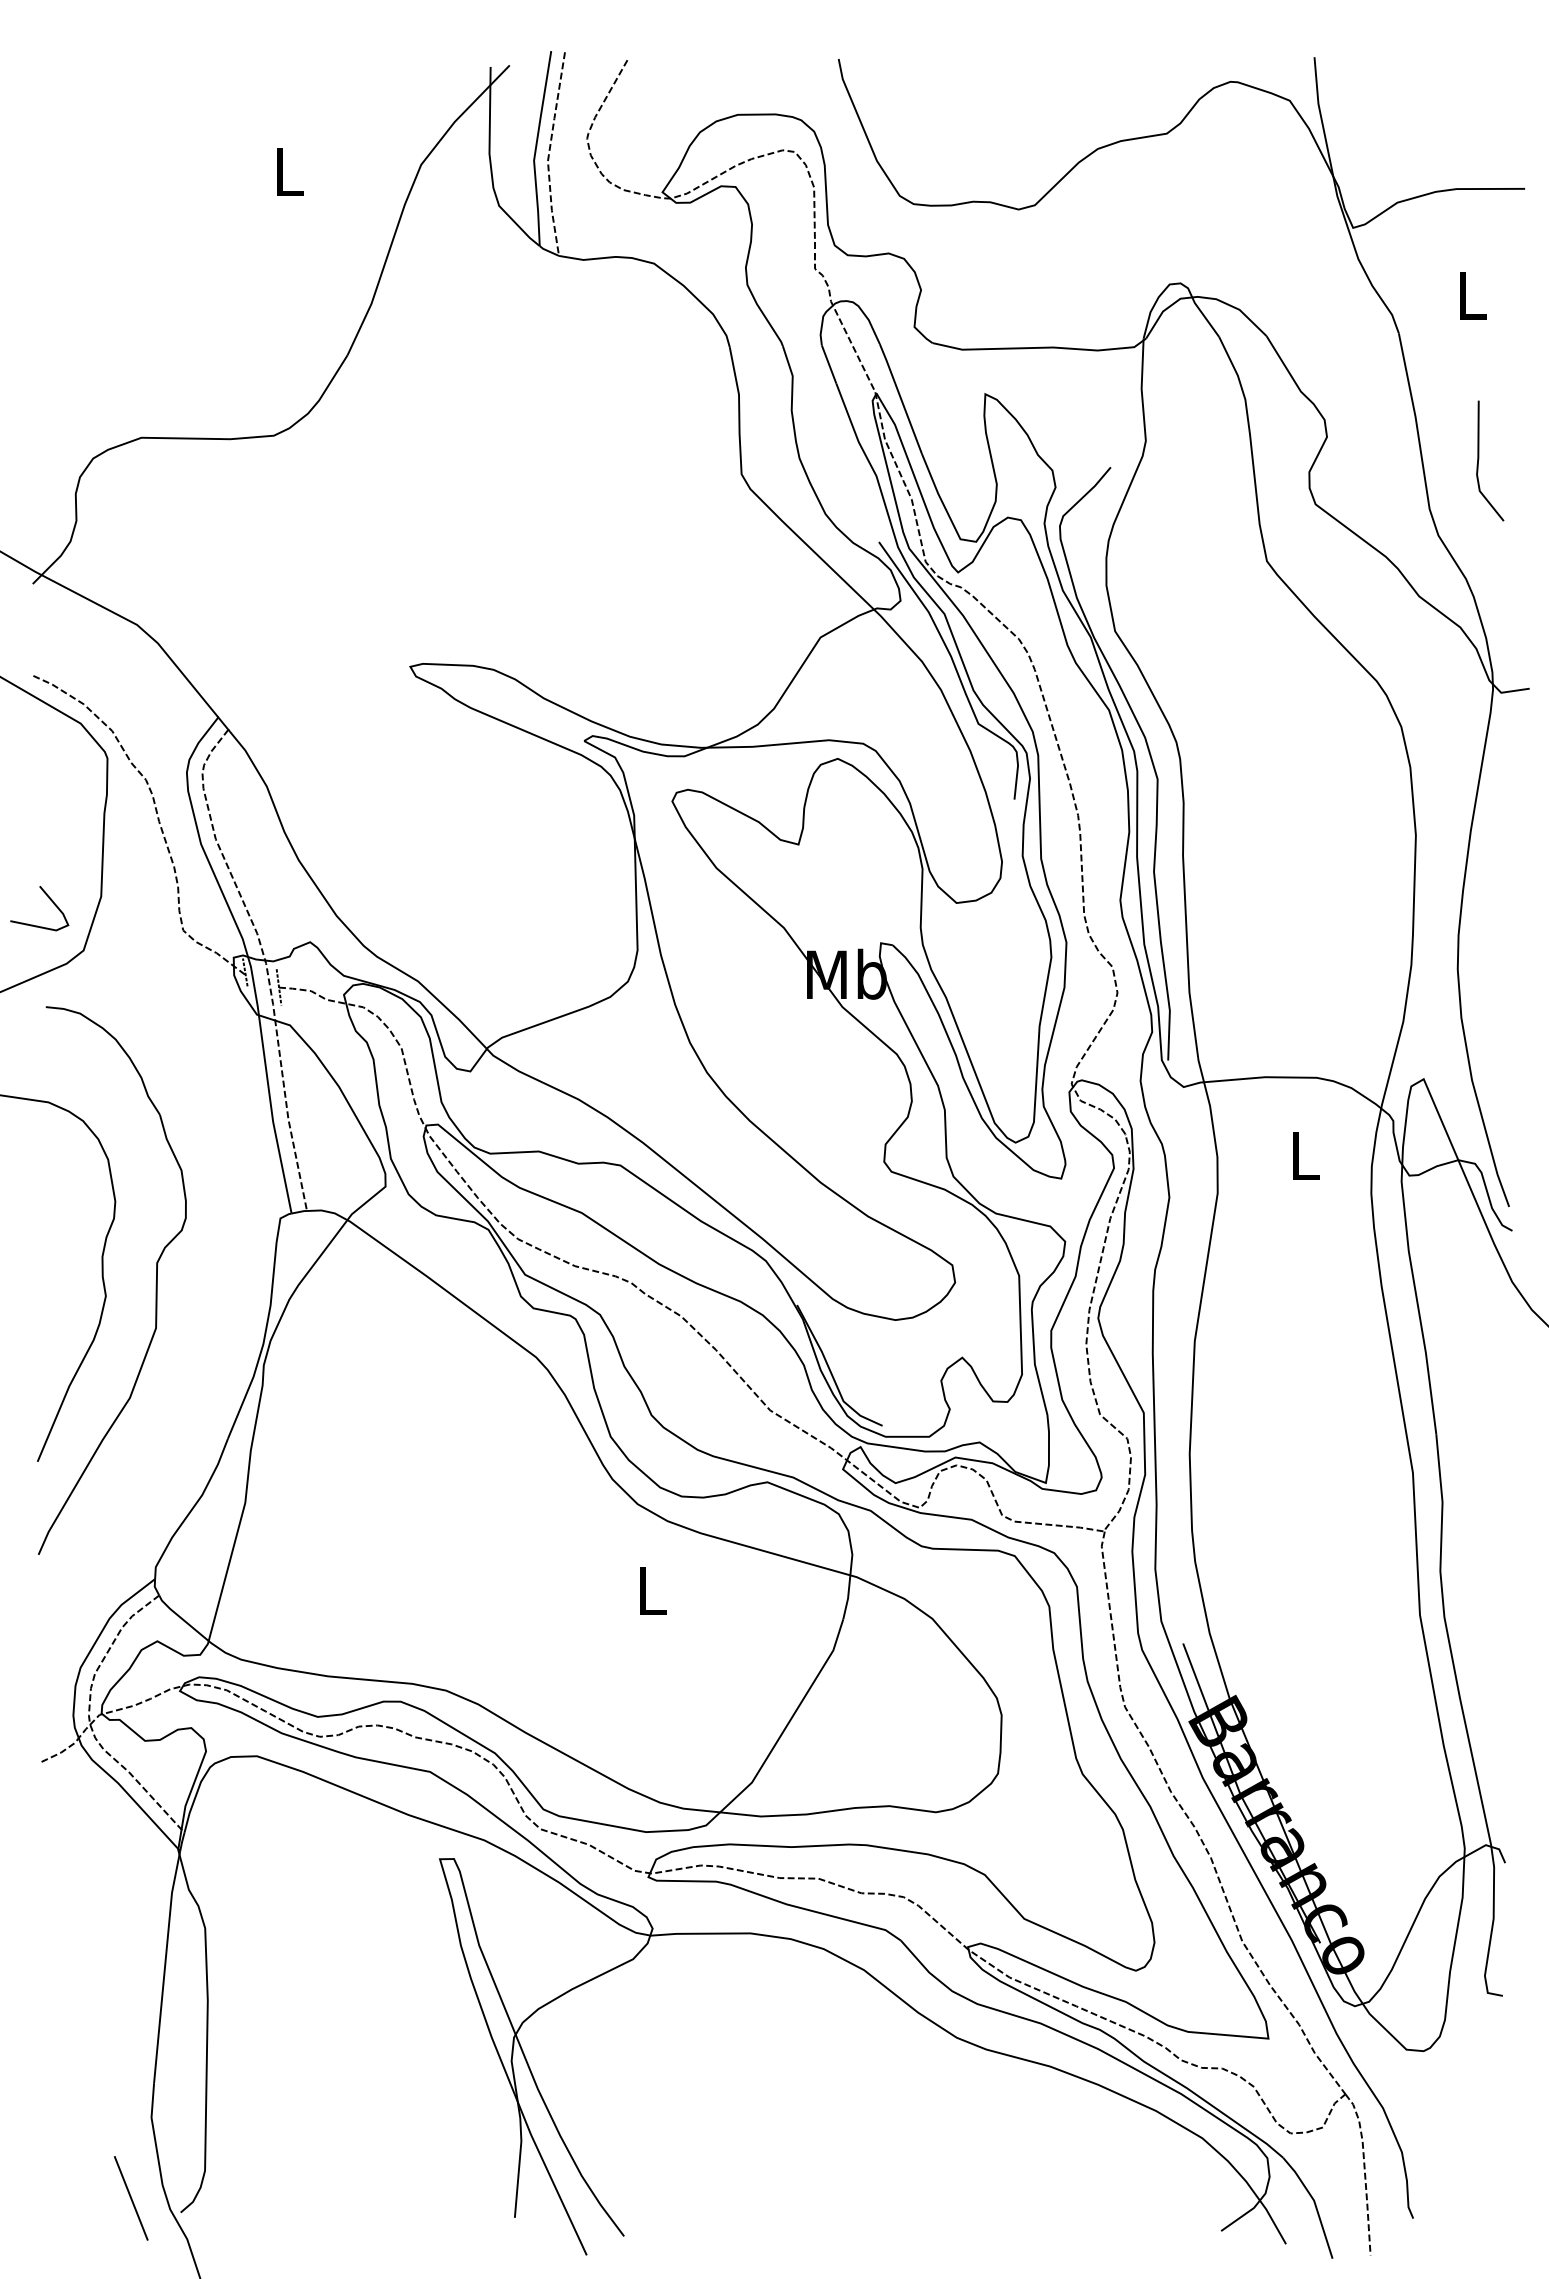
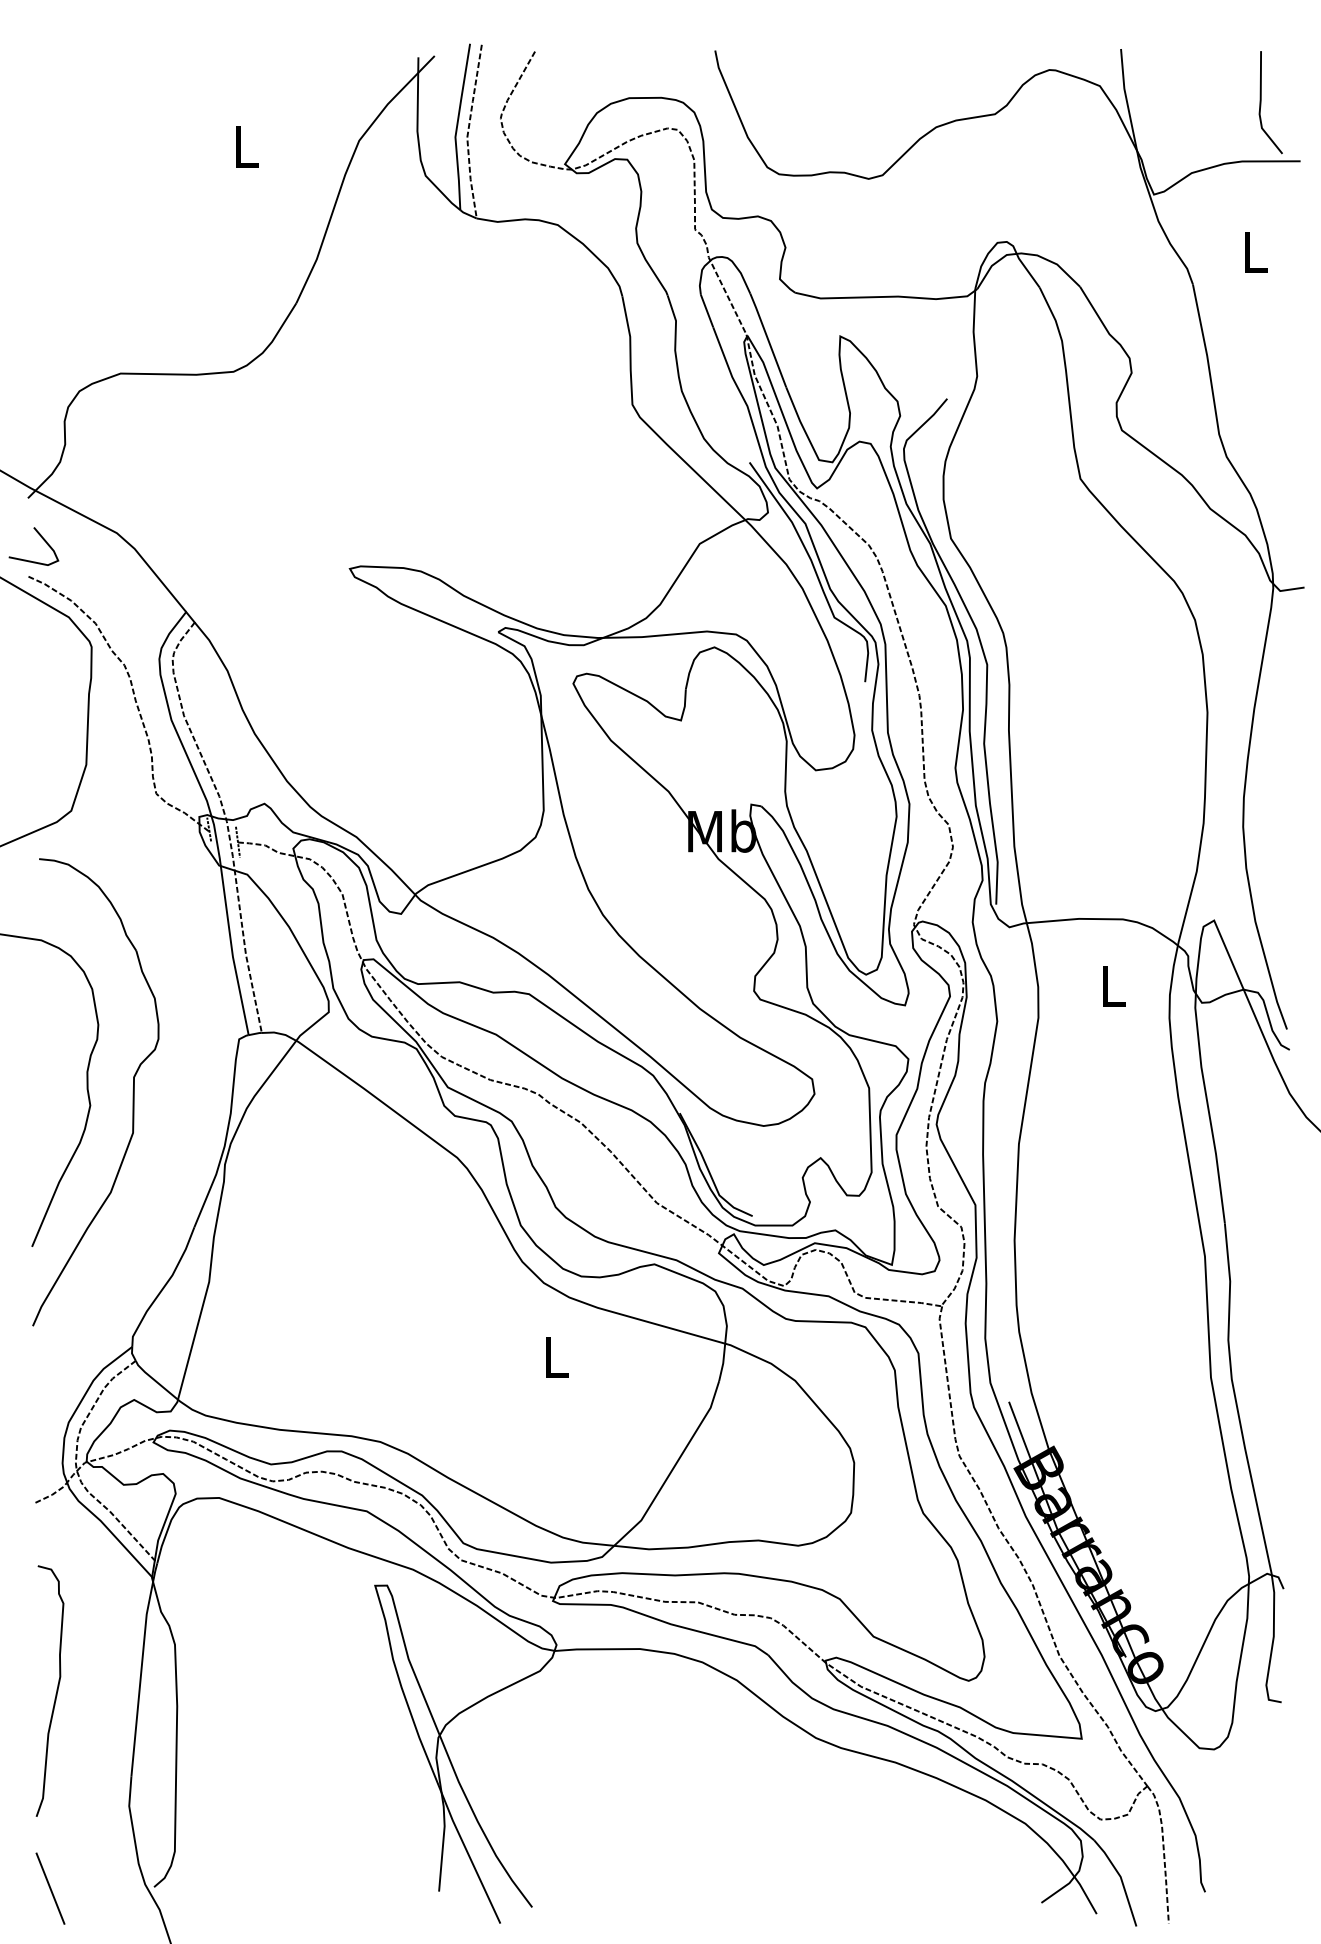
line: (1479, 459) -> (1261, 101), moved
line: (48, 898) -> (41, 537), moved
curve: (65, 1984) -> (55, 1692), added
line: (130, 2198) -> (49, 1888), moved

